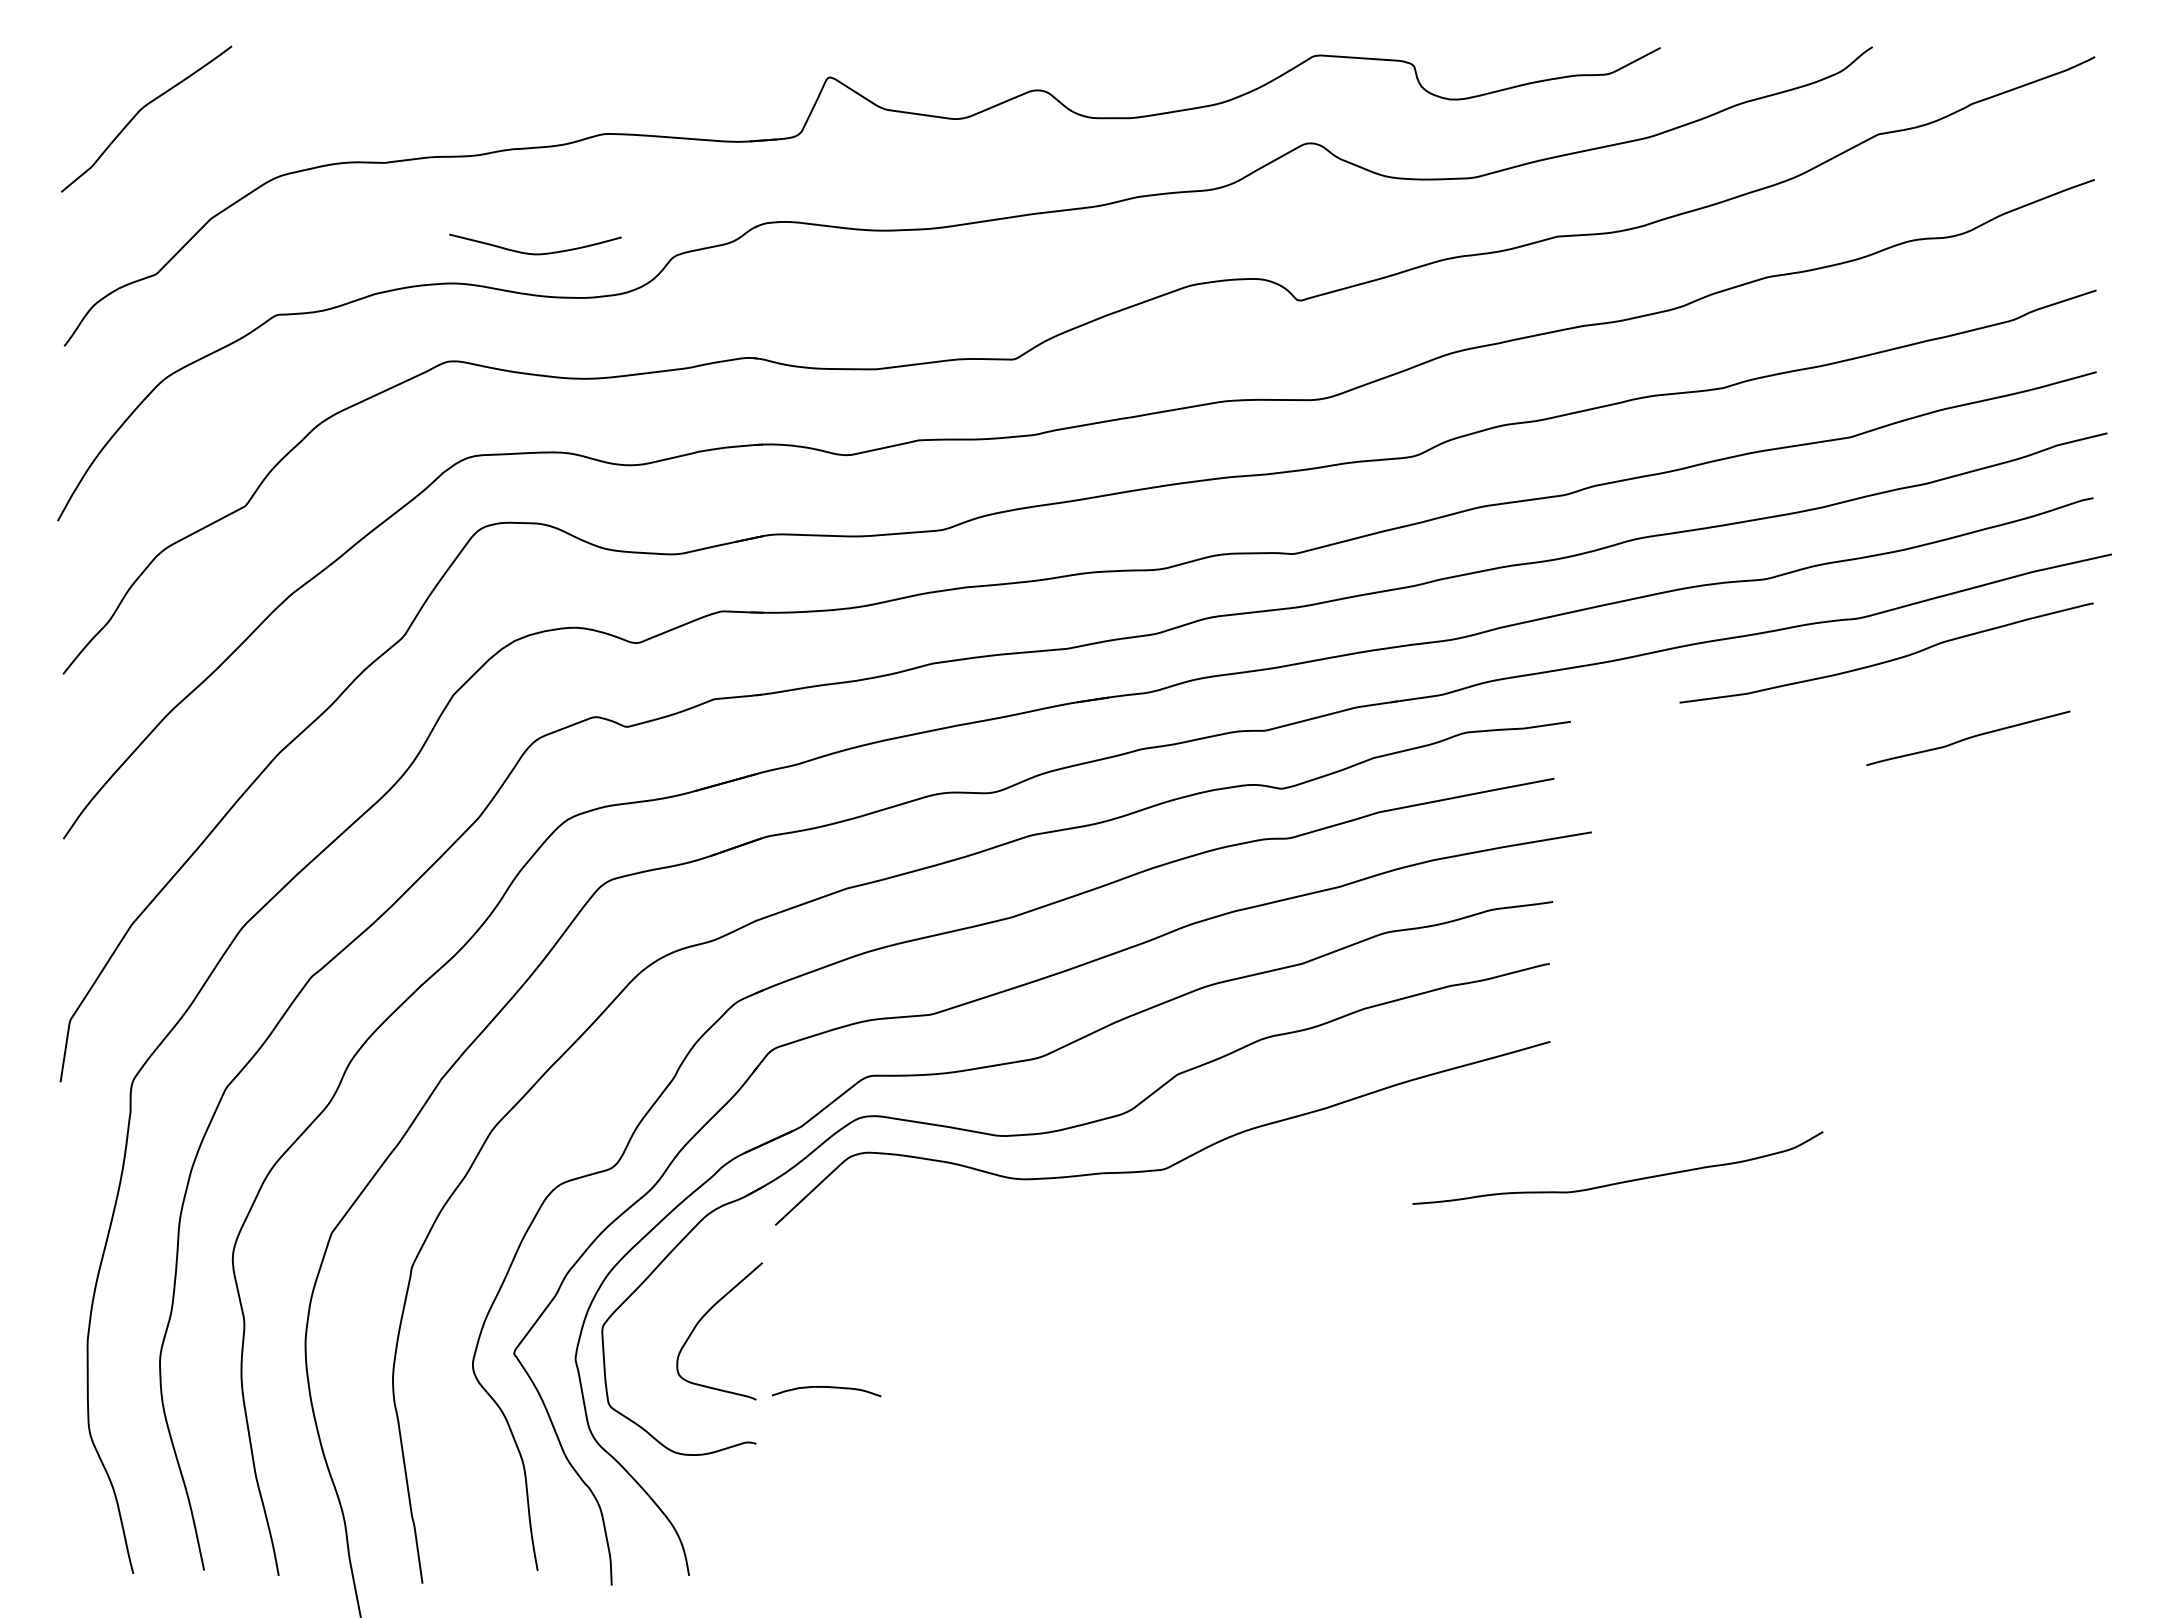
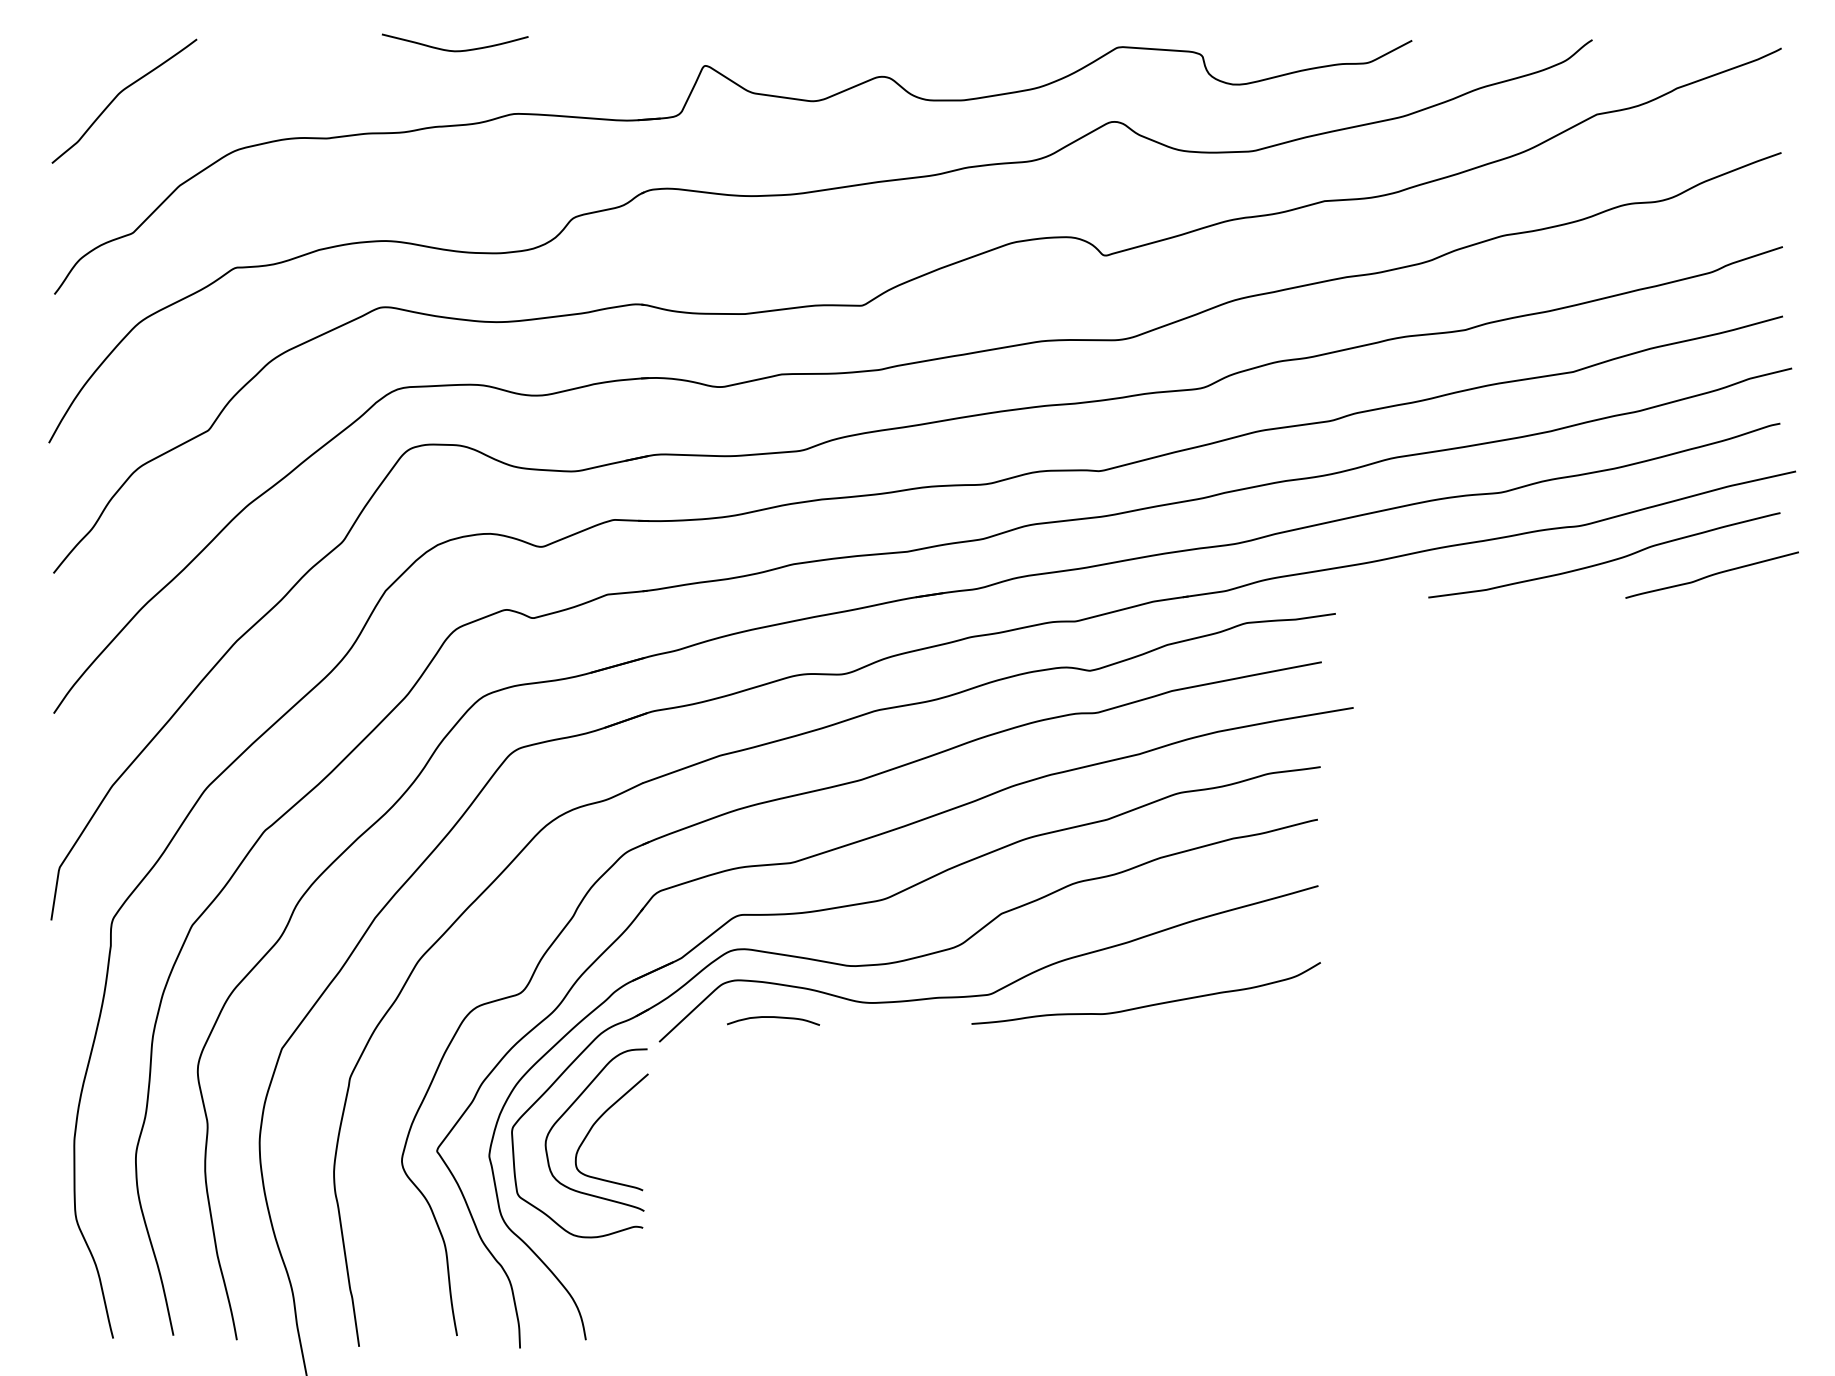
curve: (535, 253) -> (455, 50), moved
curve: (1968, 737) -> (1712, 574), moved
curve: (1621, 1181) -> (1149, 1004), moved
curve: (669, 1304) -> (569, 1109), added
curve: (826, 1387) -> (773, 1017), moved

